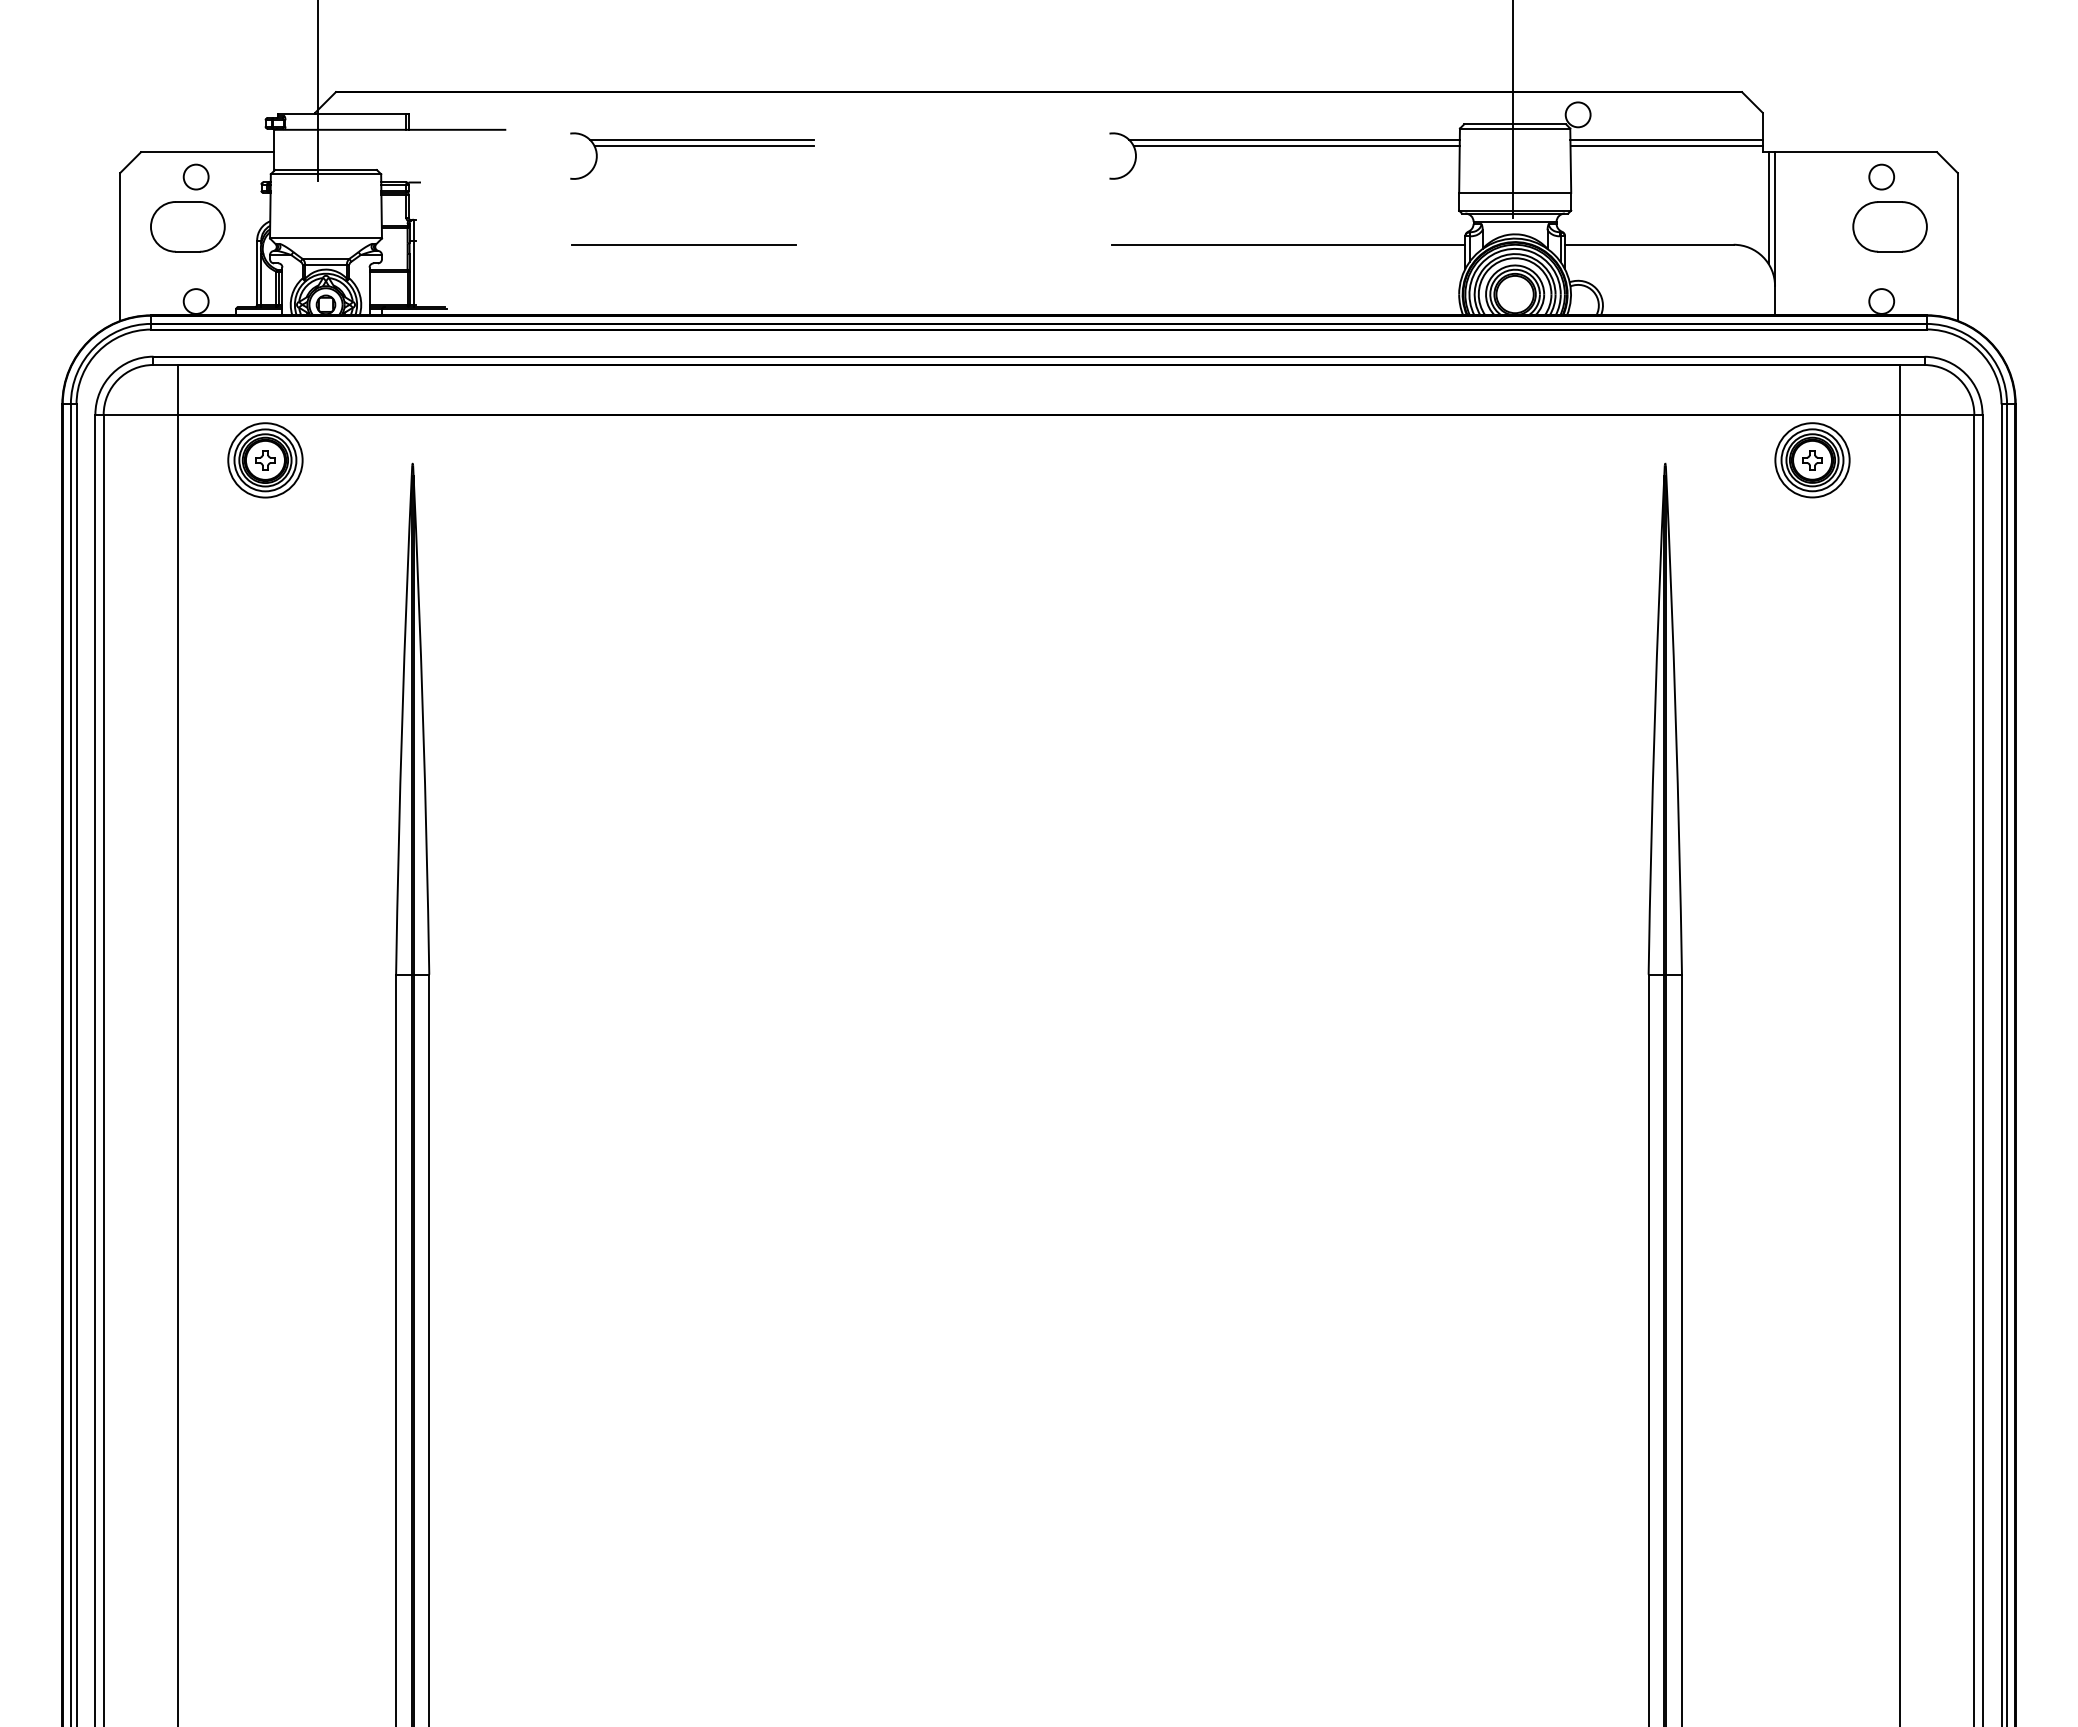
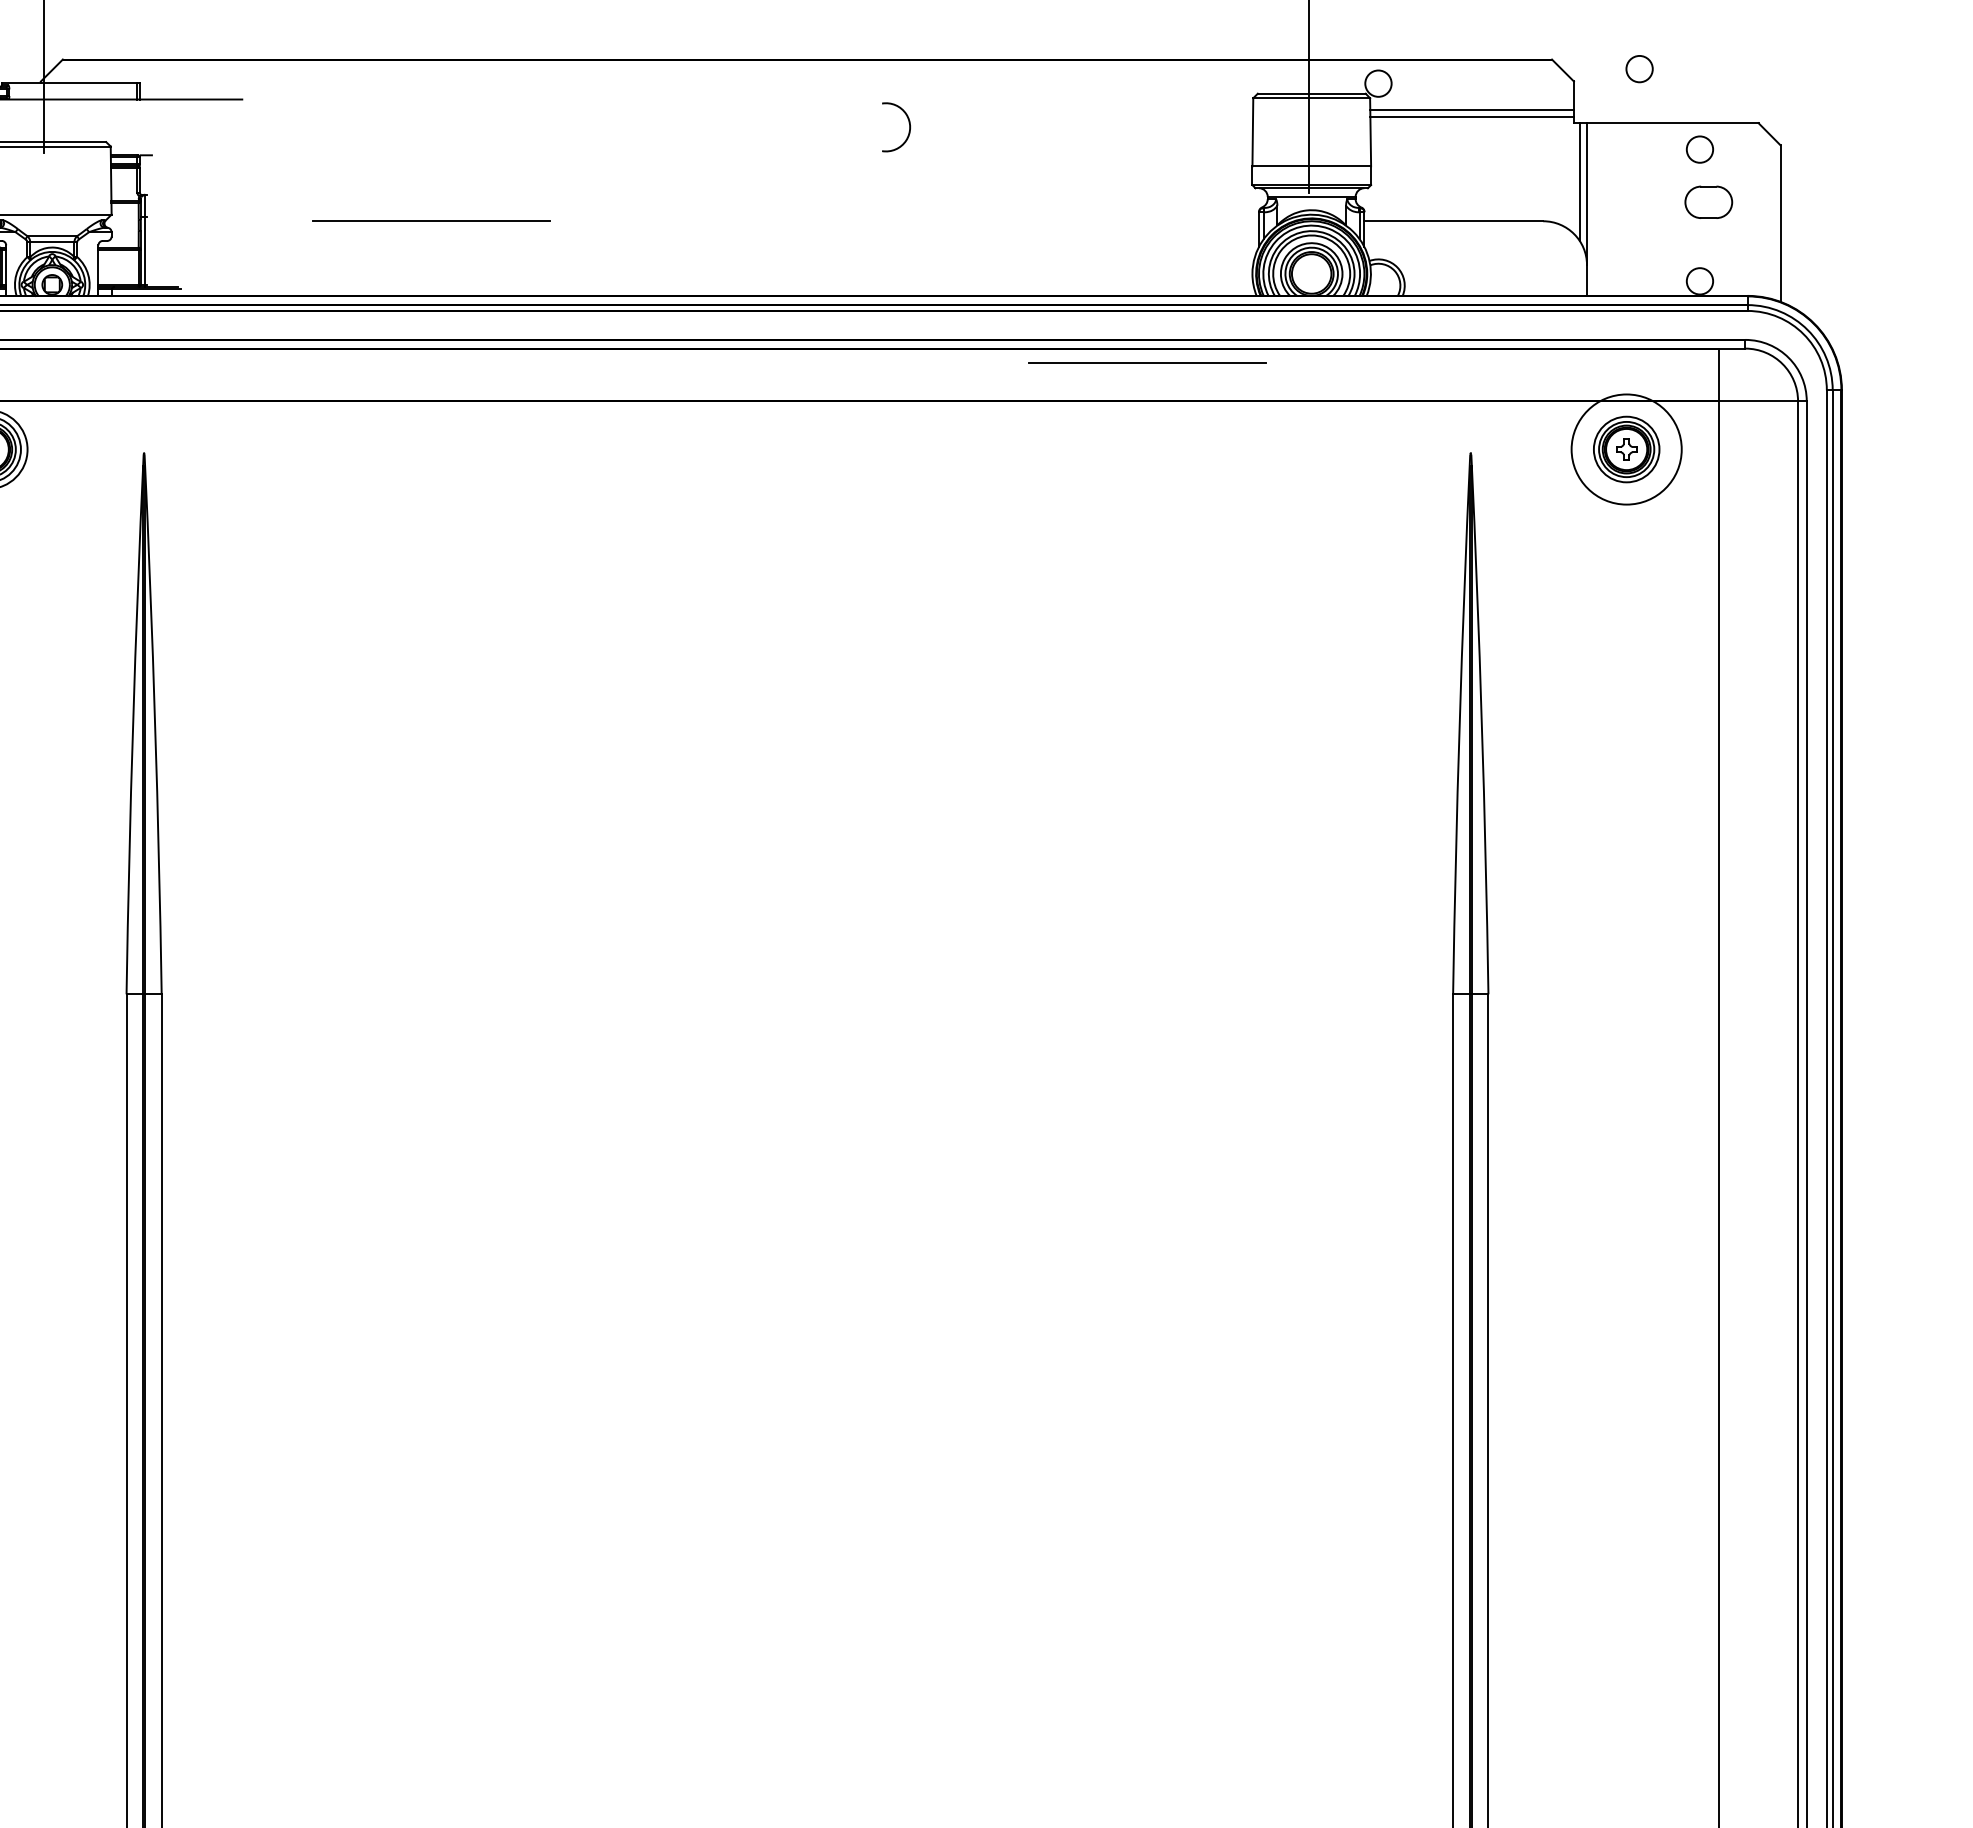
circle: (1824, 100) -> (1639, 68), added
line: (1294, 139) -> (1078, 109), removed
part: (692, 146) -> (440, 117), removed
line: (1296, 146) -> (1080, 117), removed
part: (1889, 226) -> (1708, 201), size x0.6
line: (1288, 244) -> (1071, 220), removed
line: (1359, 378) -> (1146, 362), added
circle: (1812, 460) -> (1626, 449), size x1.4

